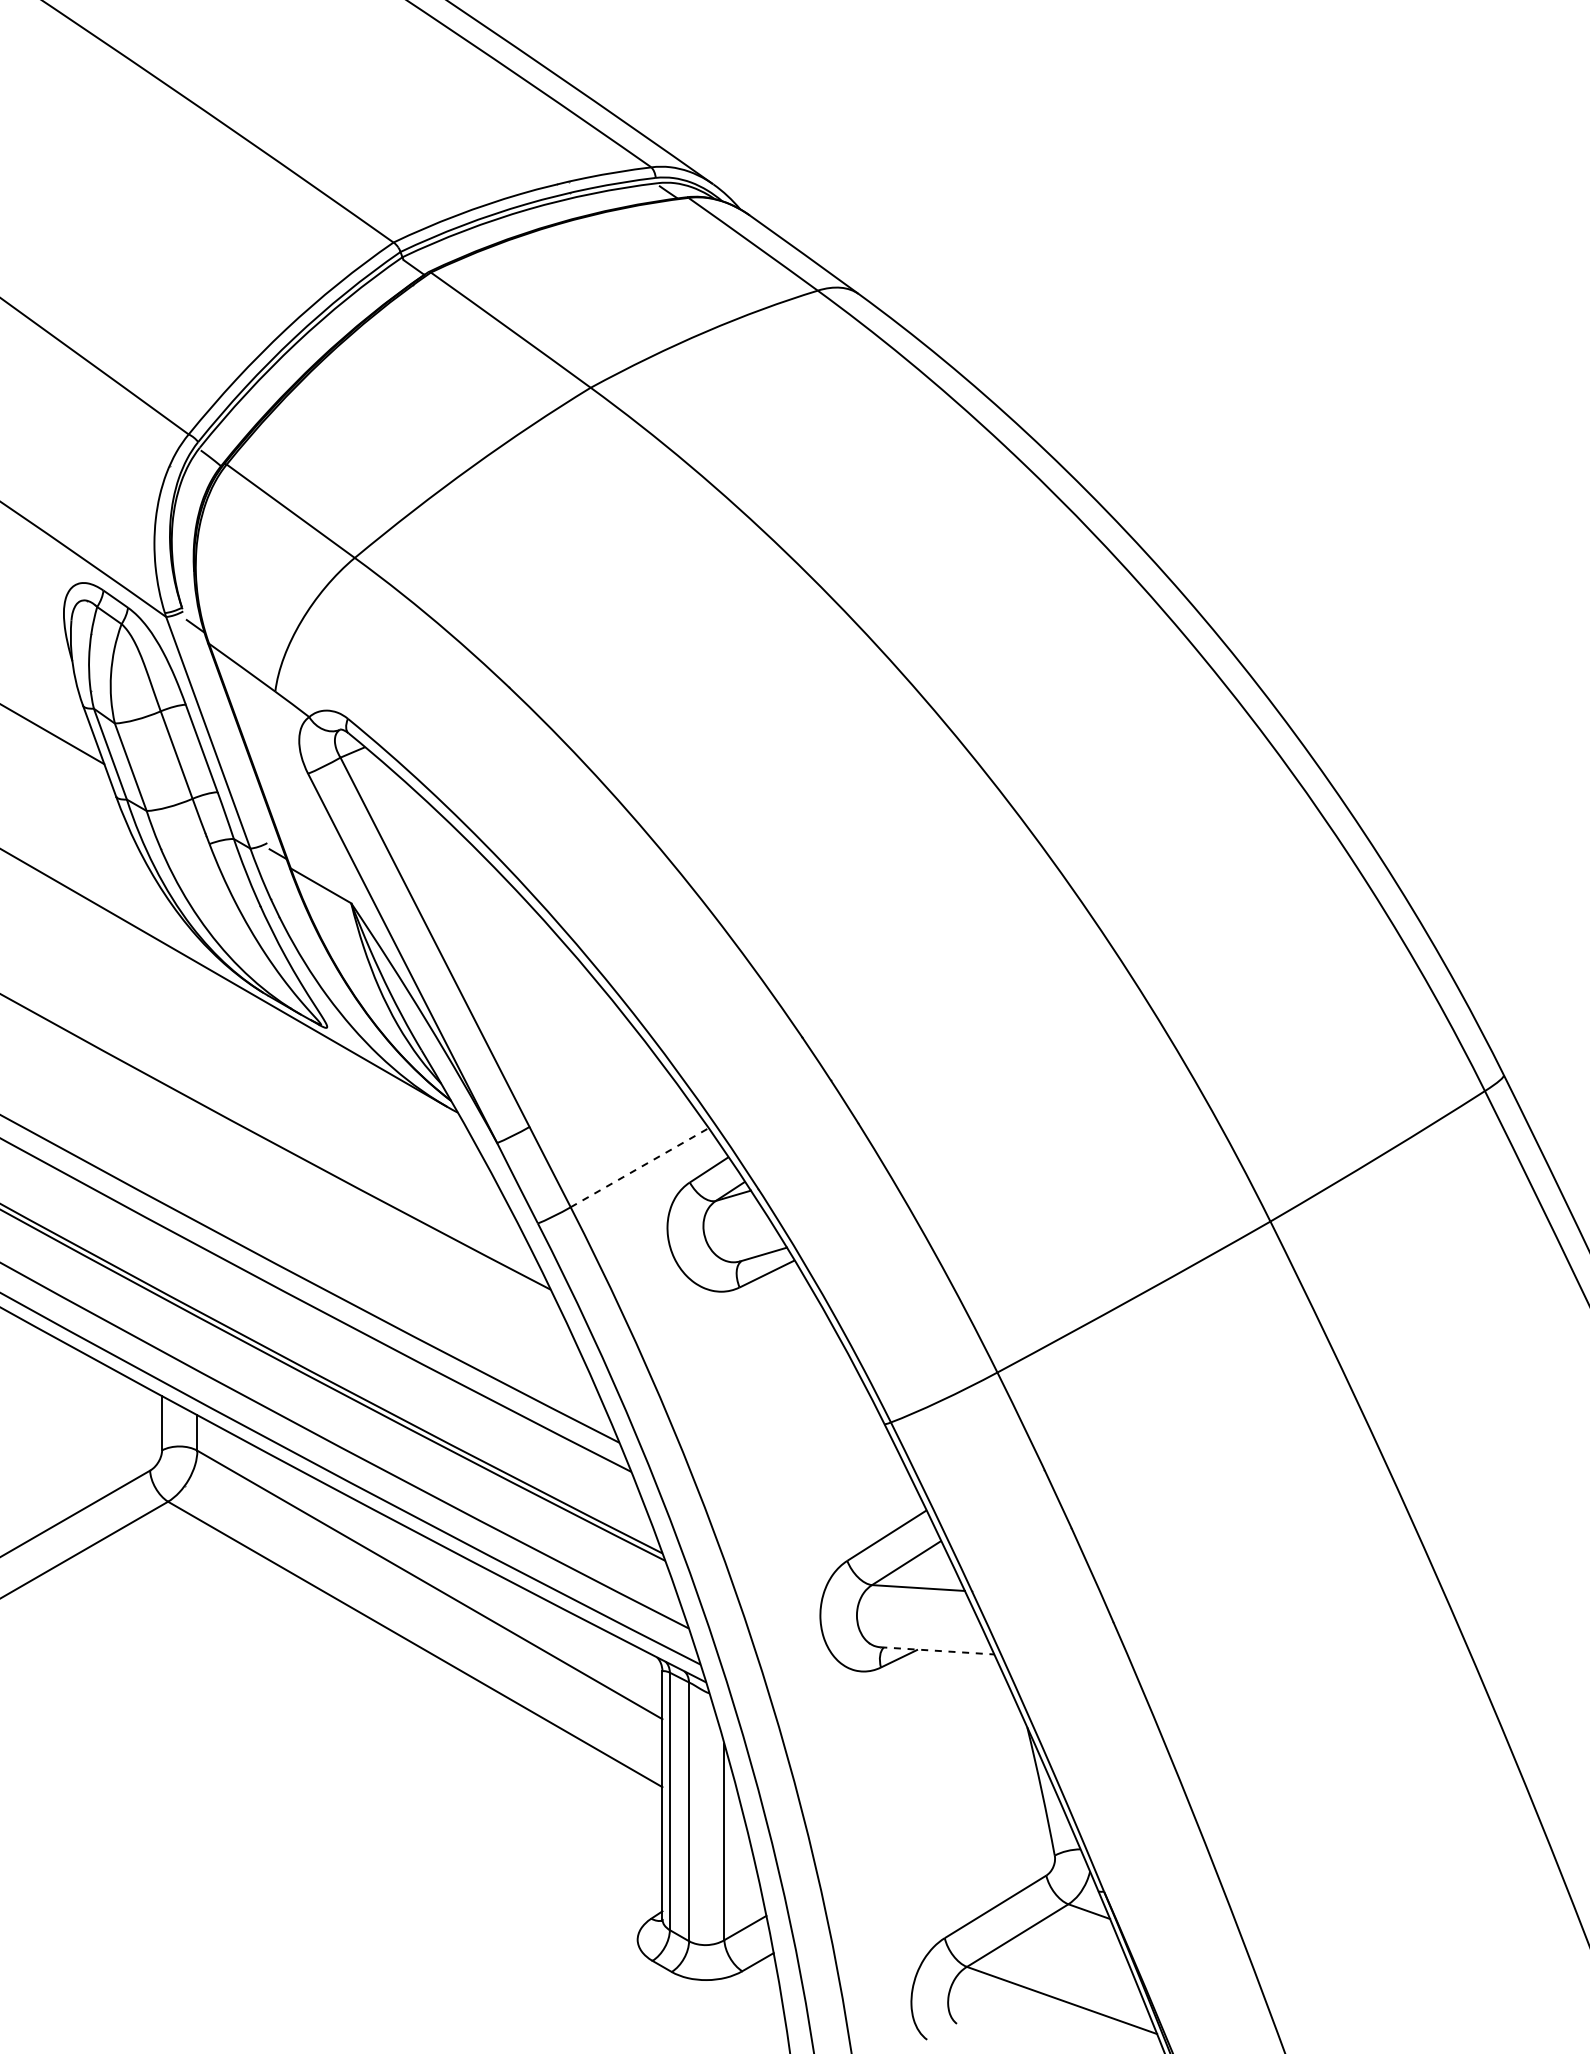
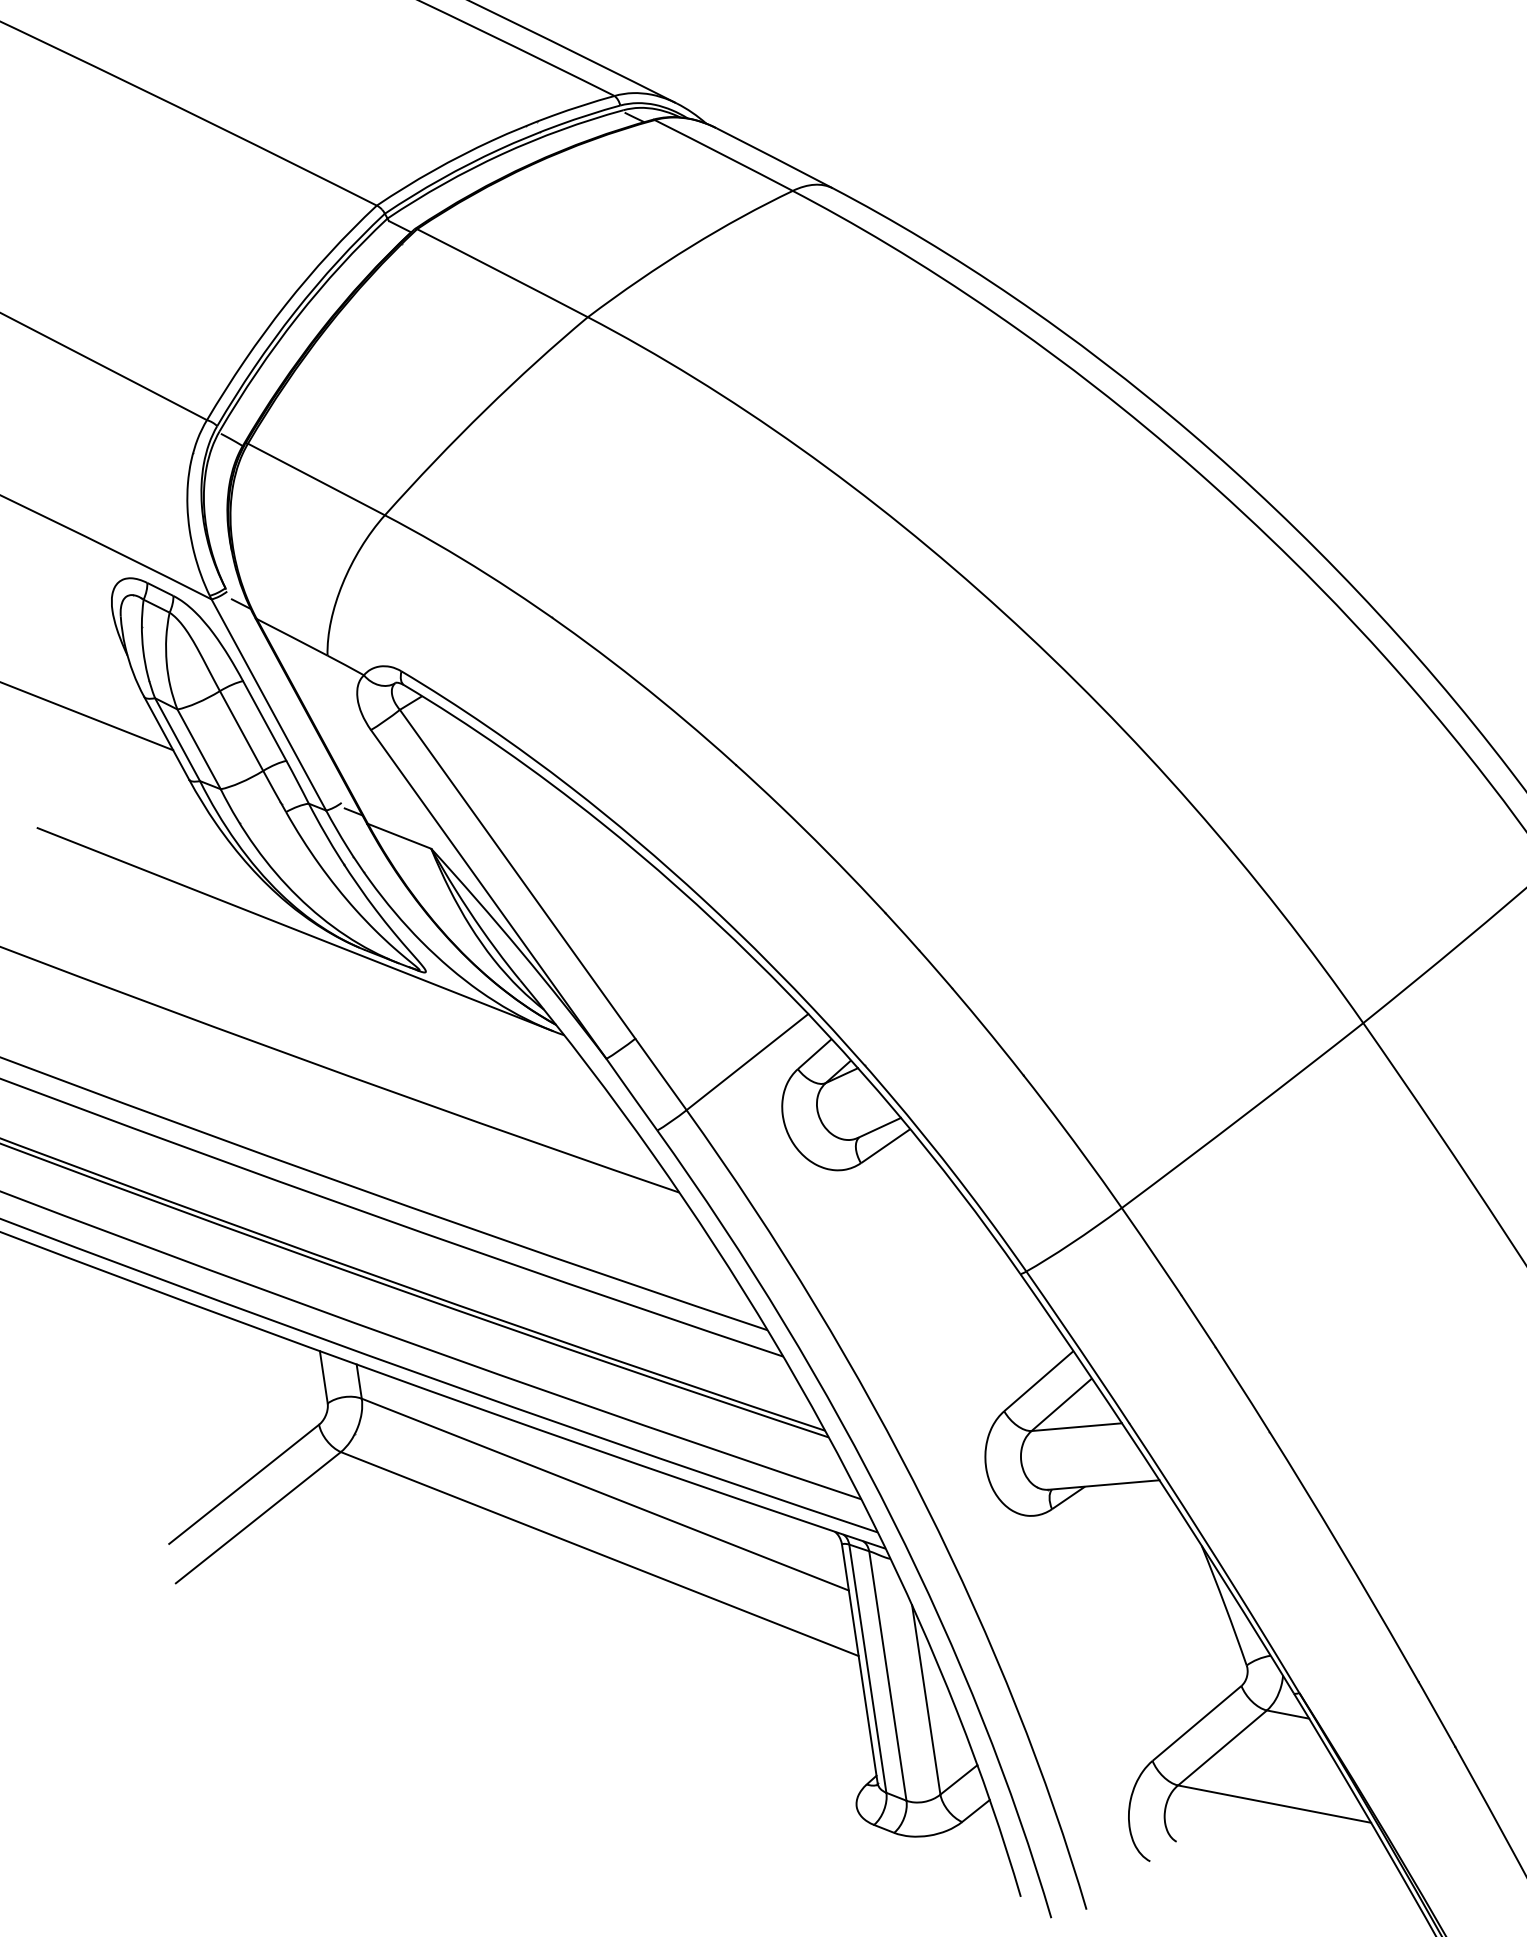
line: (639, 1167) -> (747, 1061), dashed -> solid
line: (937, 1650) -> (1104, 1484), dashed -> solid

